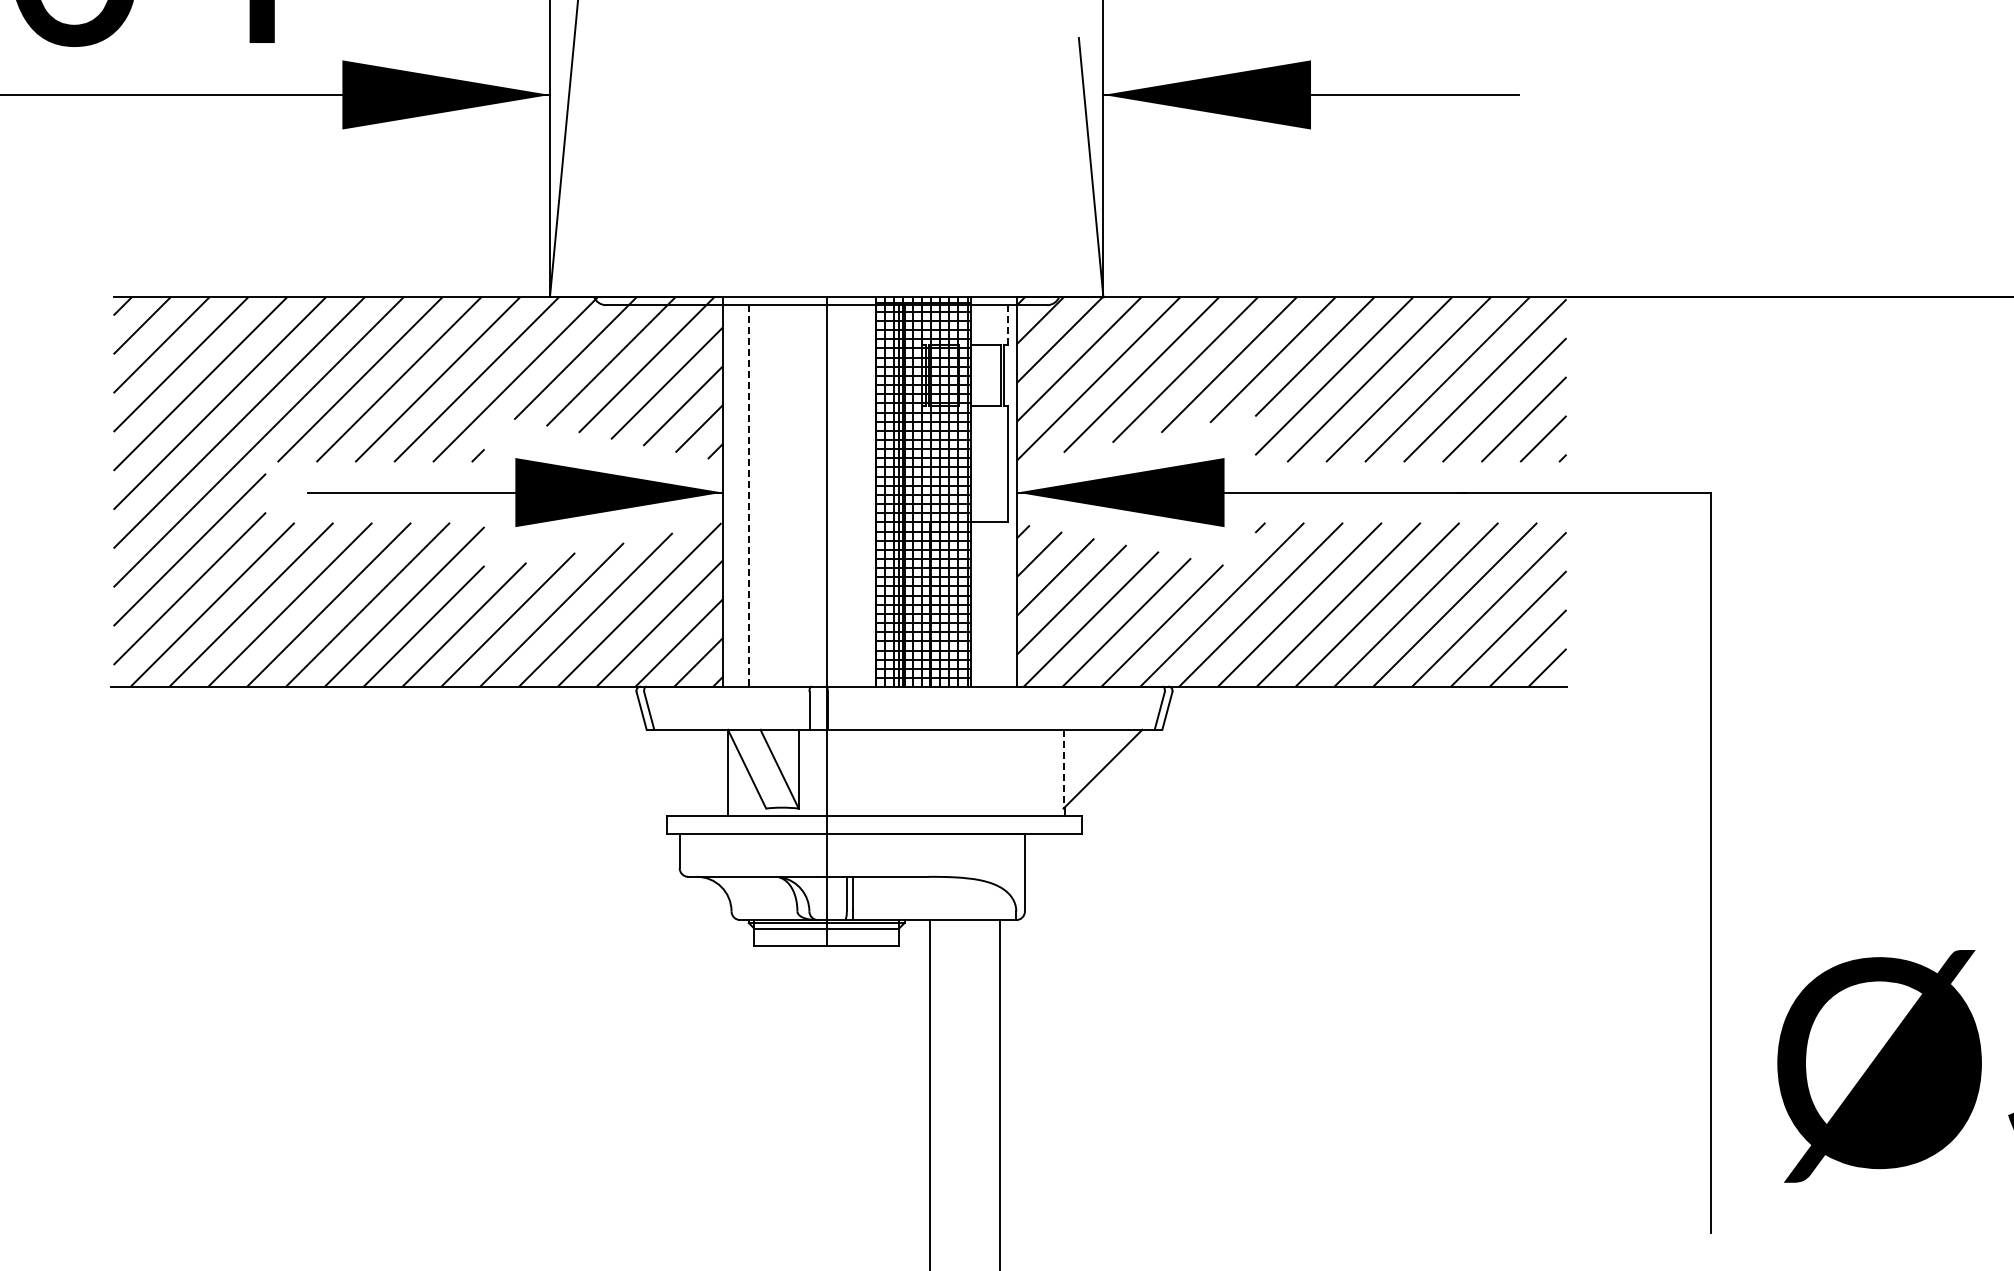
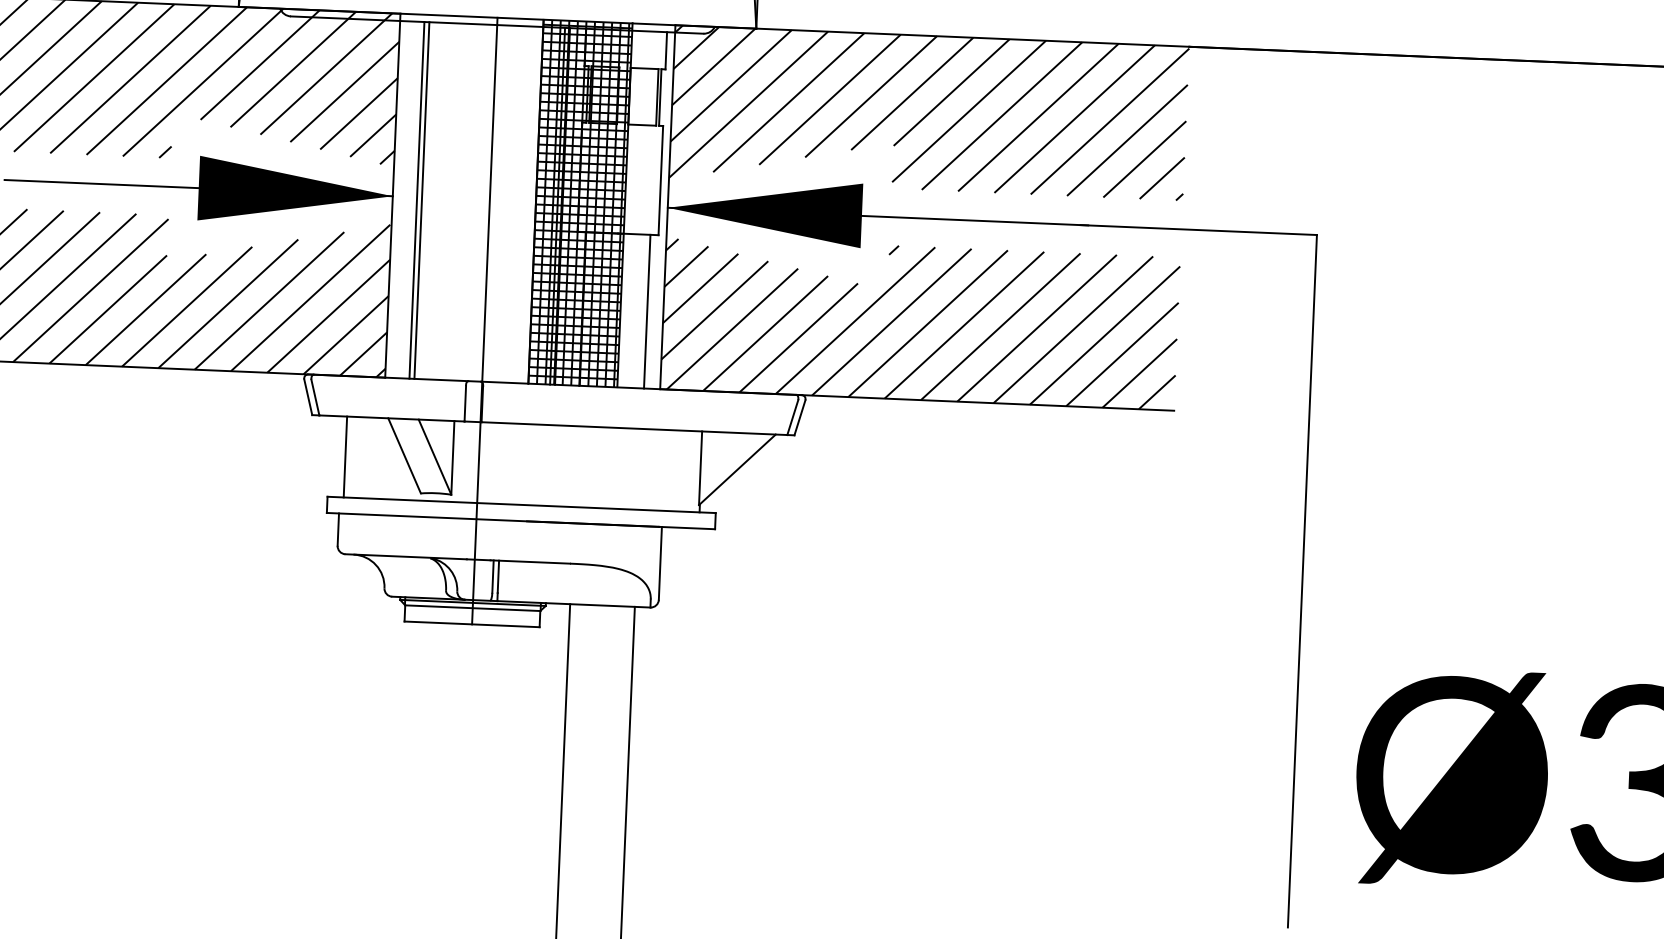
line: (1008, 325) -> (666, 51), dashed -> solid
line: (748, 495) -> (416, 199), dashed -> solid
line: (754, 495) -> (422, 200), added
line: (999, 604) -> (647, 311), added
line: (1063, 769) -> (700, 468), dashed -> solid
line: (727, 772) -> (344, 456), moved

